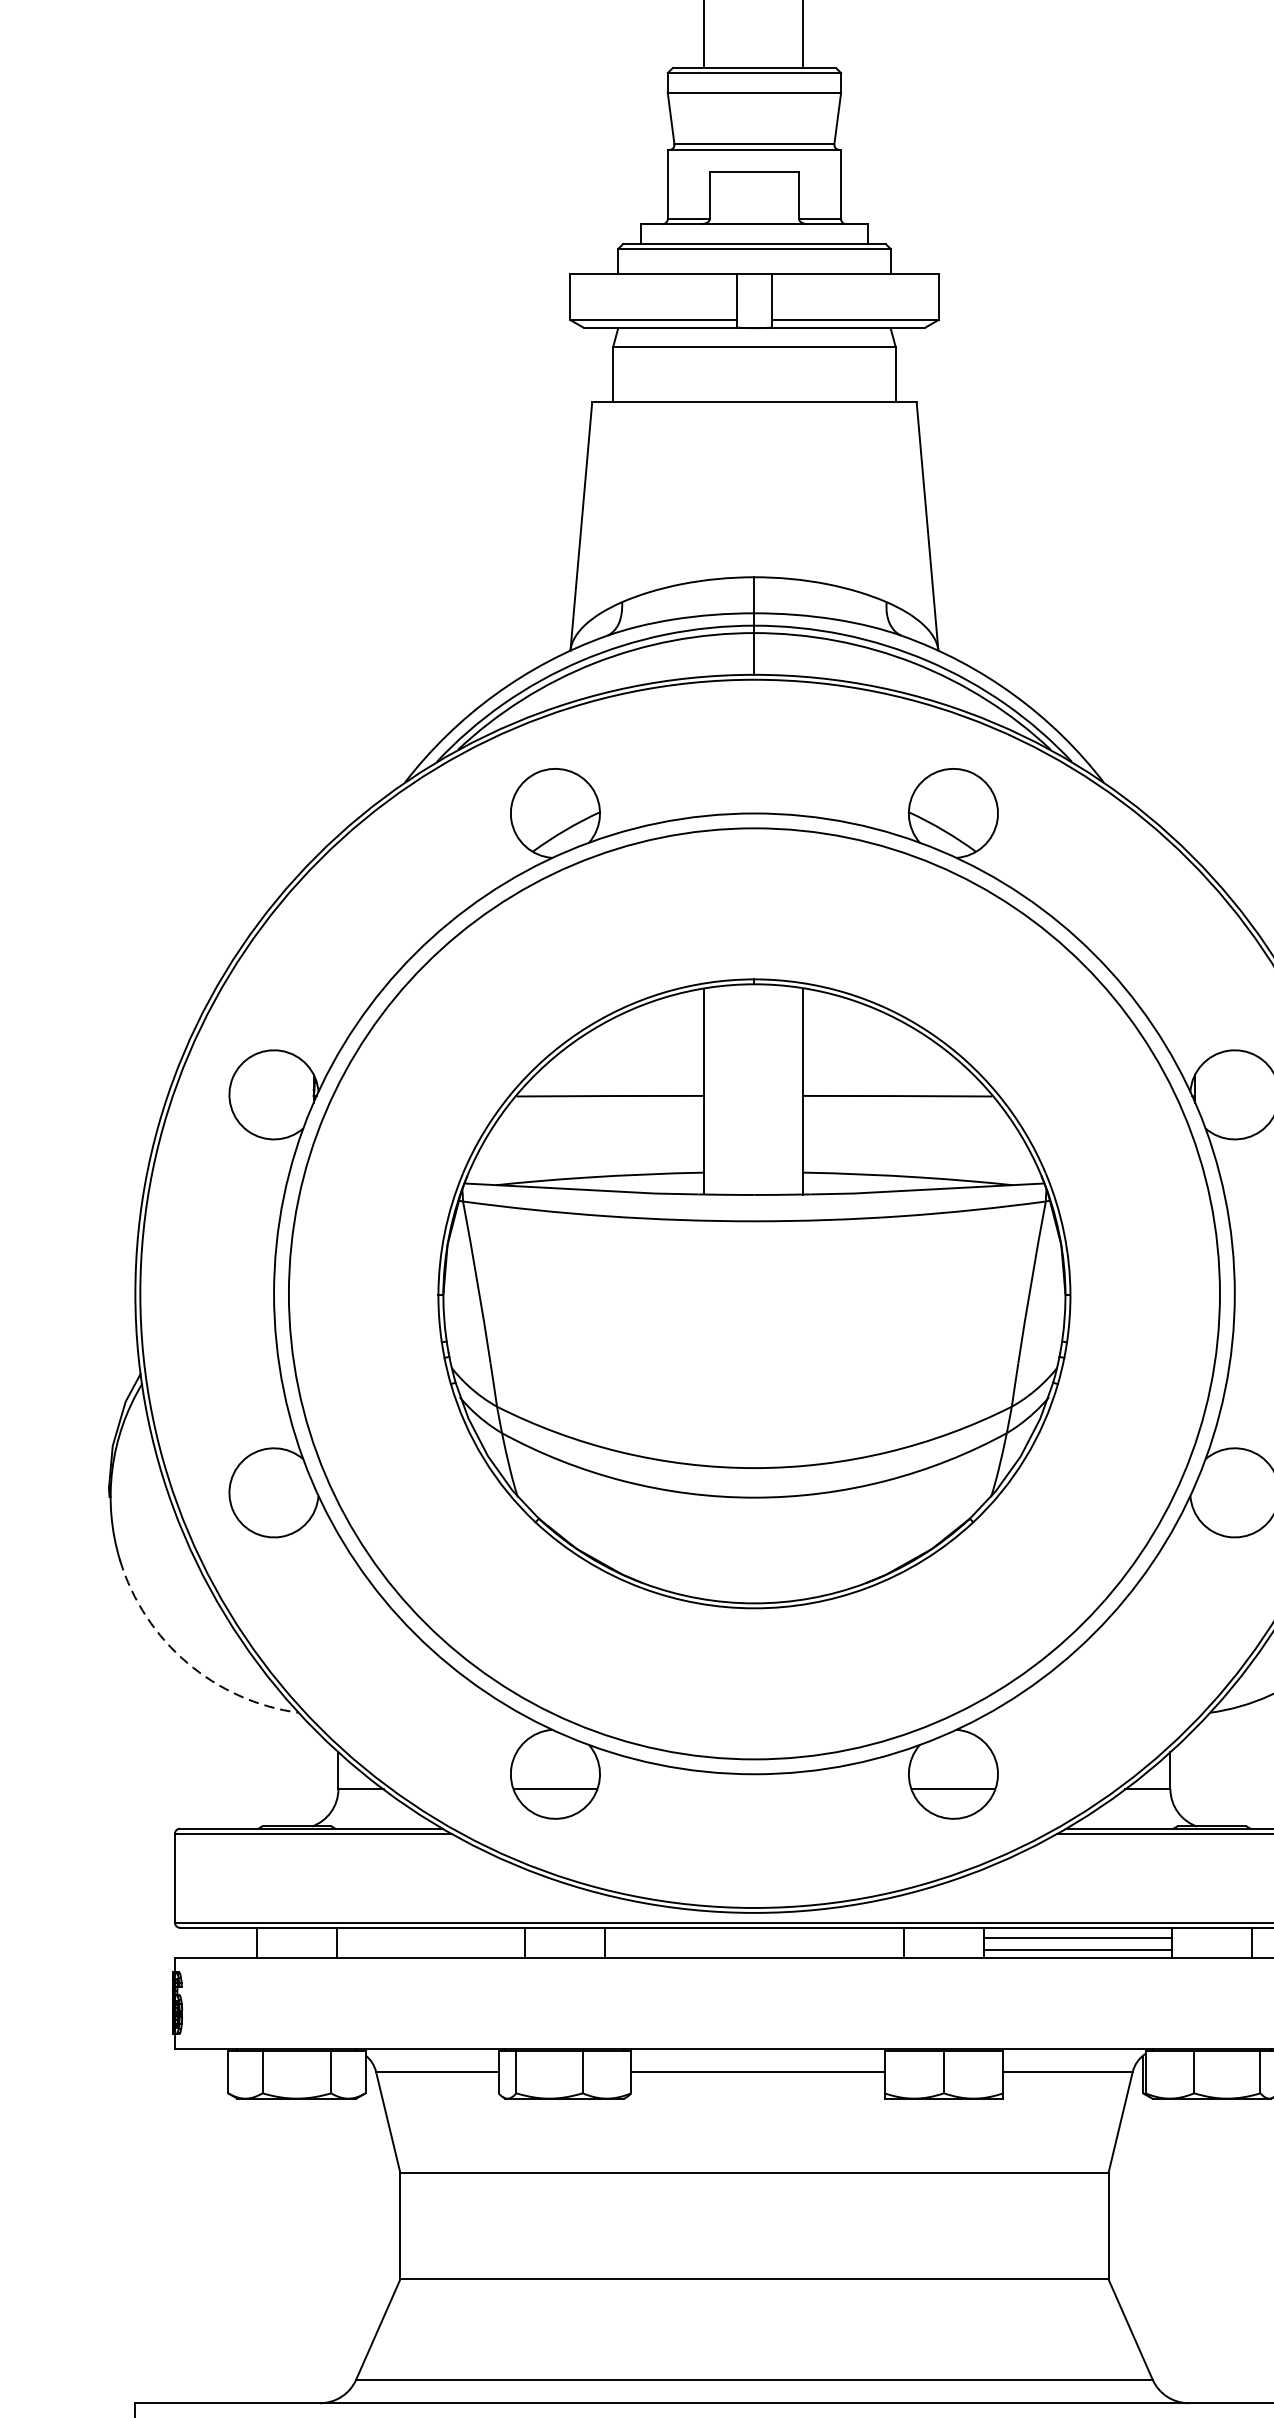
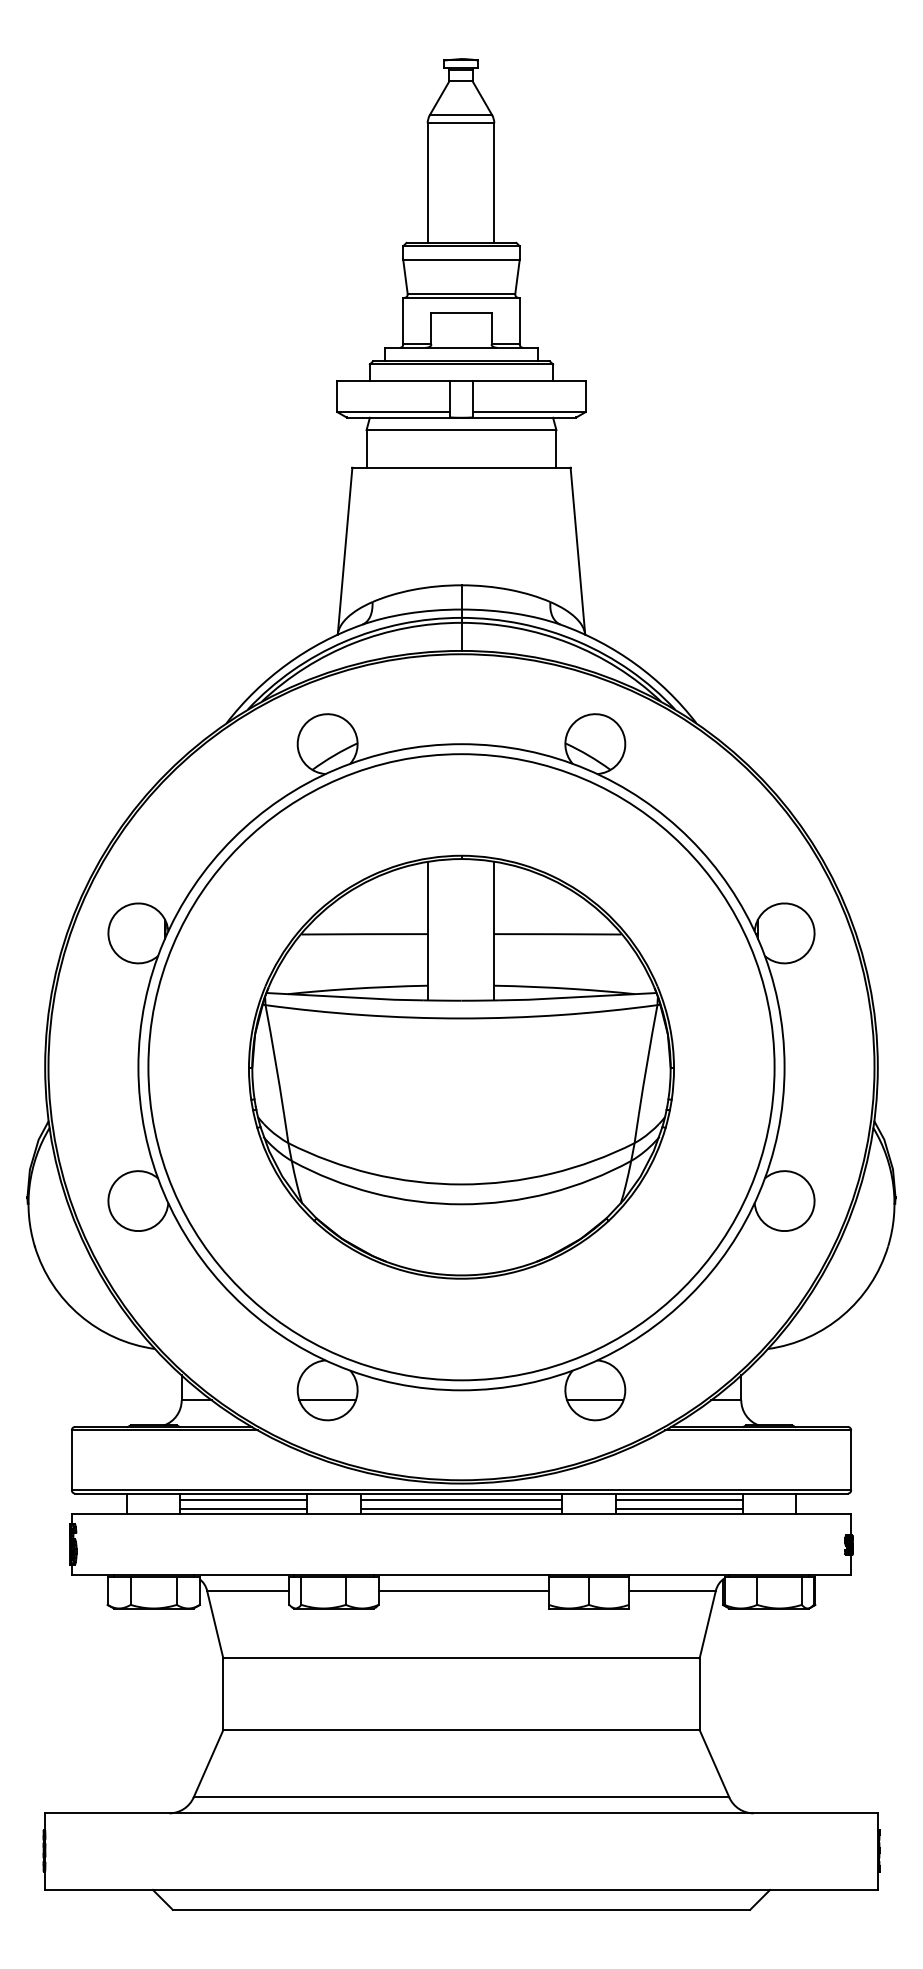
arc: (187, 1662) -> (80, 1315), dashed -> solid
line: (430, 1938) -> (243, 1500), added
line: (754, 1938) -> (461, 1500), added
line: (430, 1949) -> (243, 1508), added
line: (754, 1949) -> (461, 1508), added

